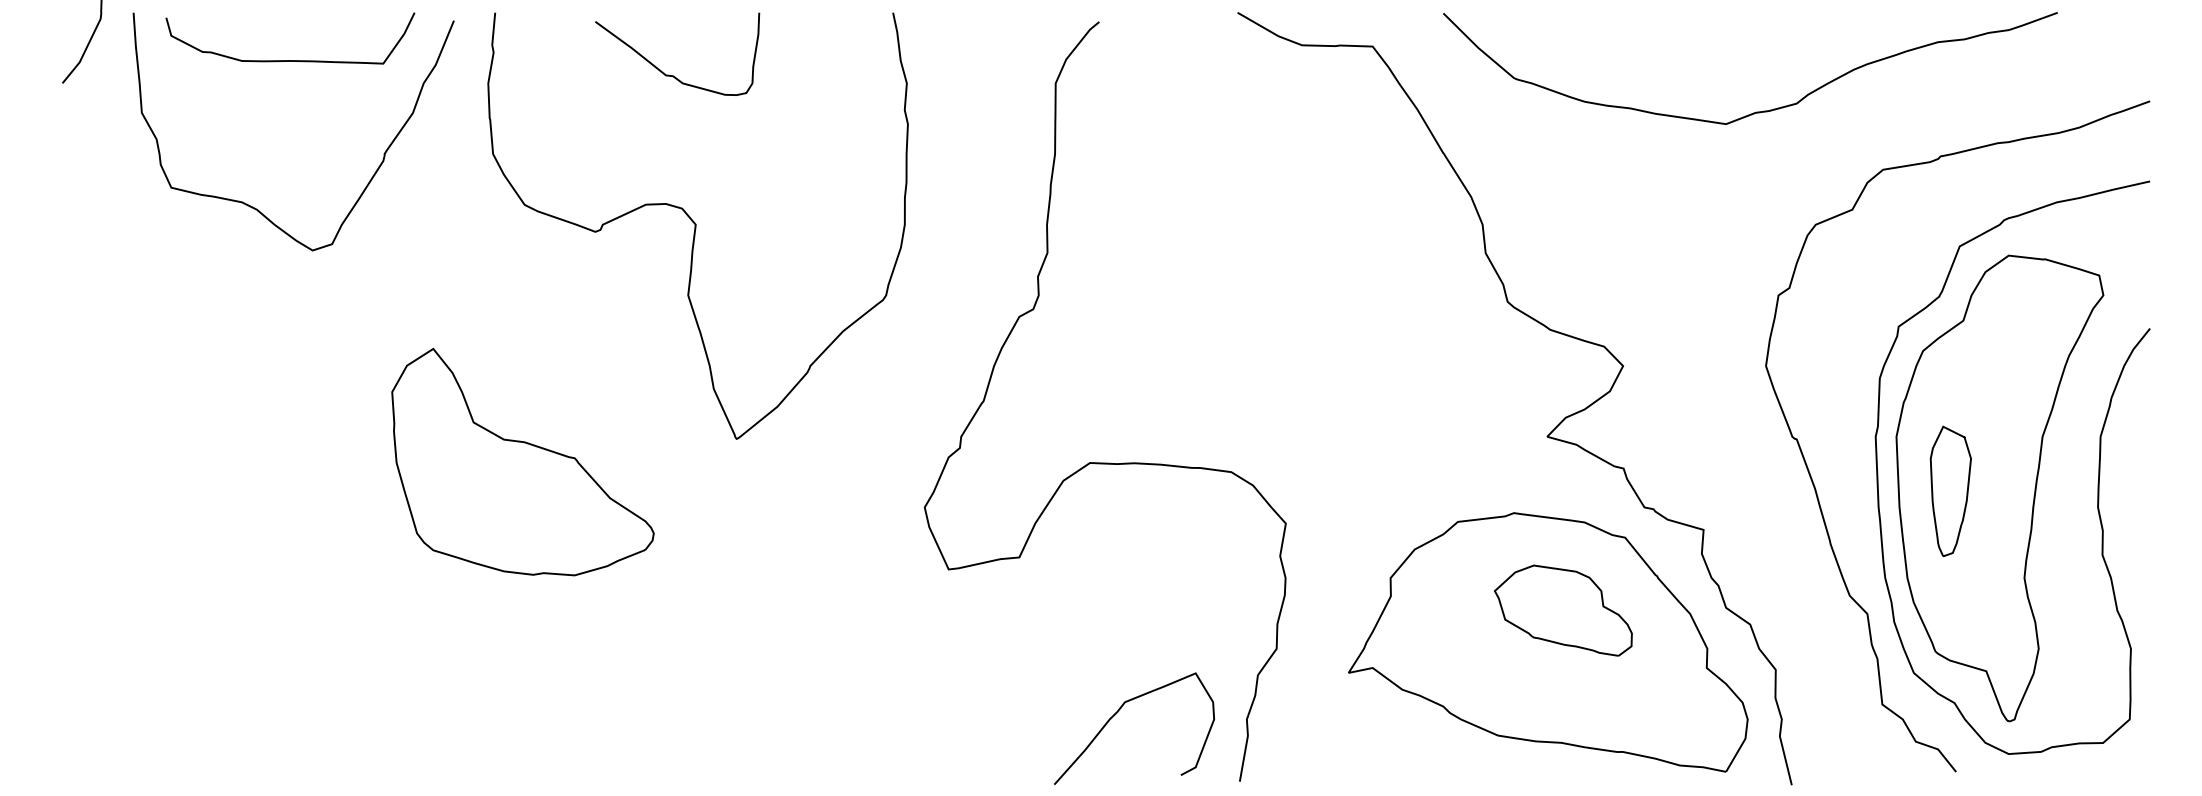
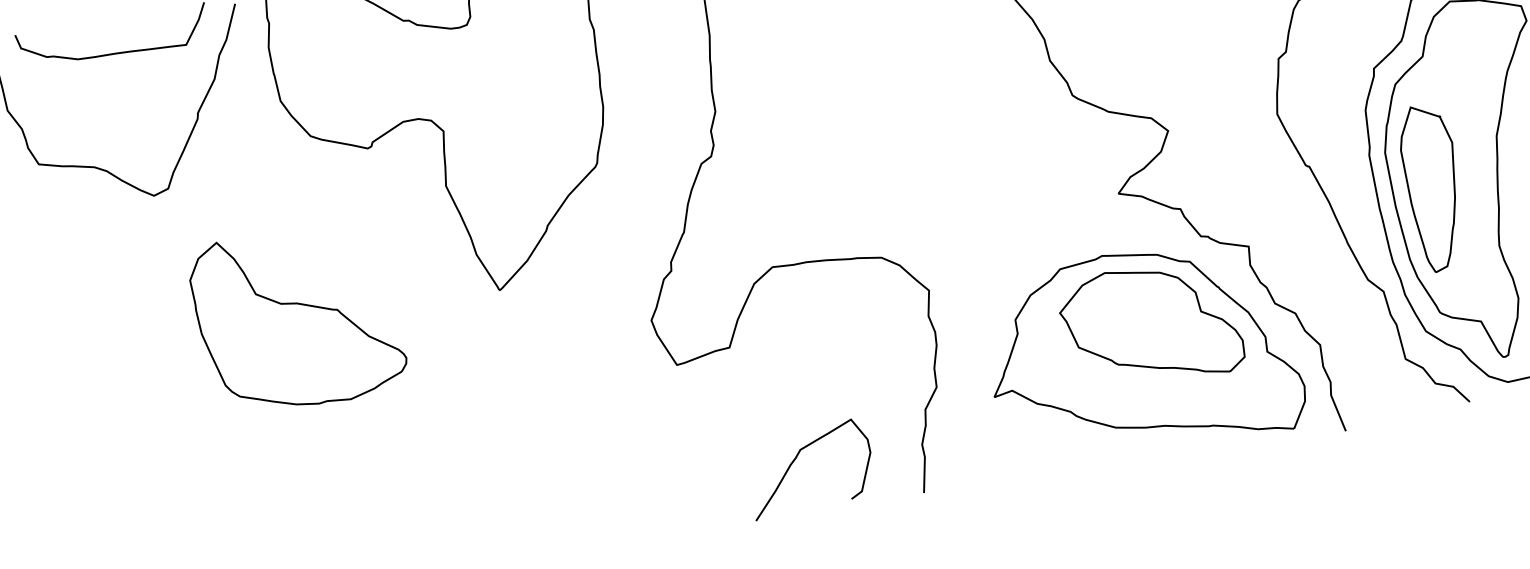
part: (522, 461) -> (297, 318), moved
part: (1950, 491) -> (1432, 188), size x1.67
part: (1563, 610) -> (1151, 324), size x1.67
curve: (1118, 712) -> (796, 458), moved

